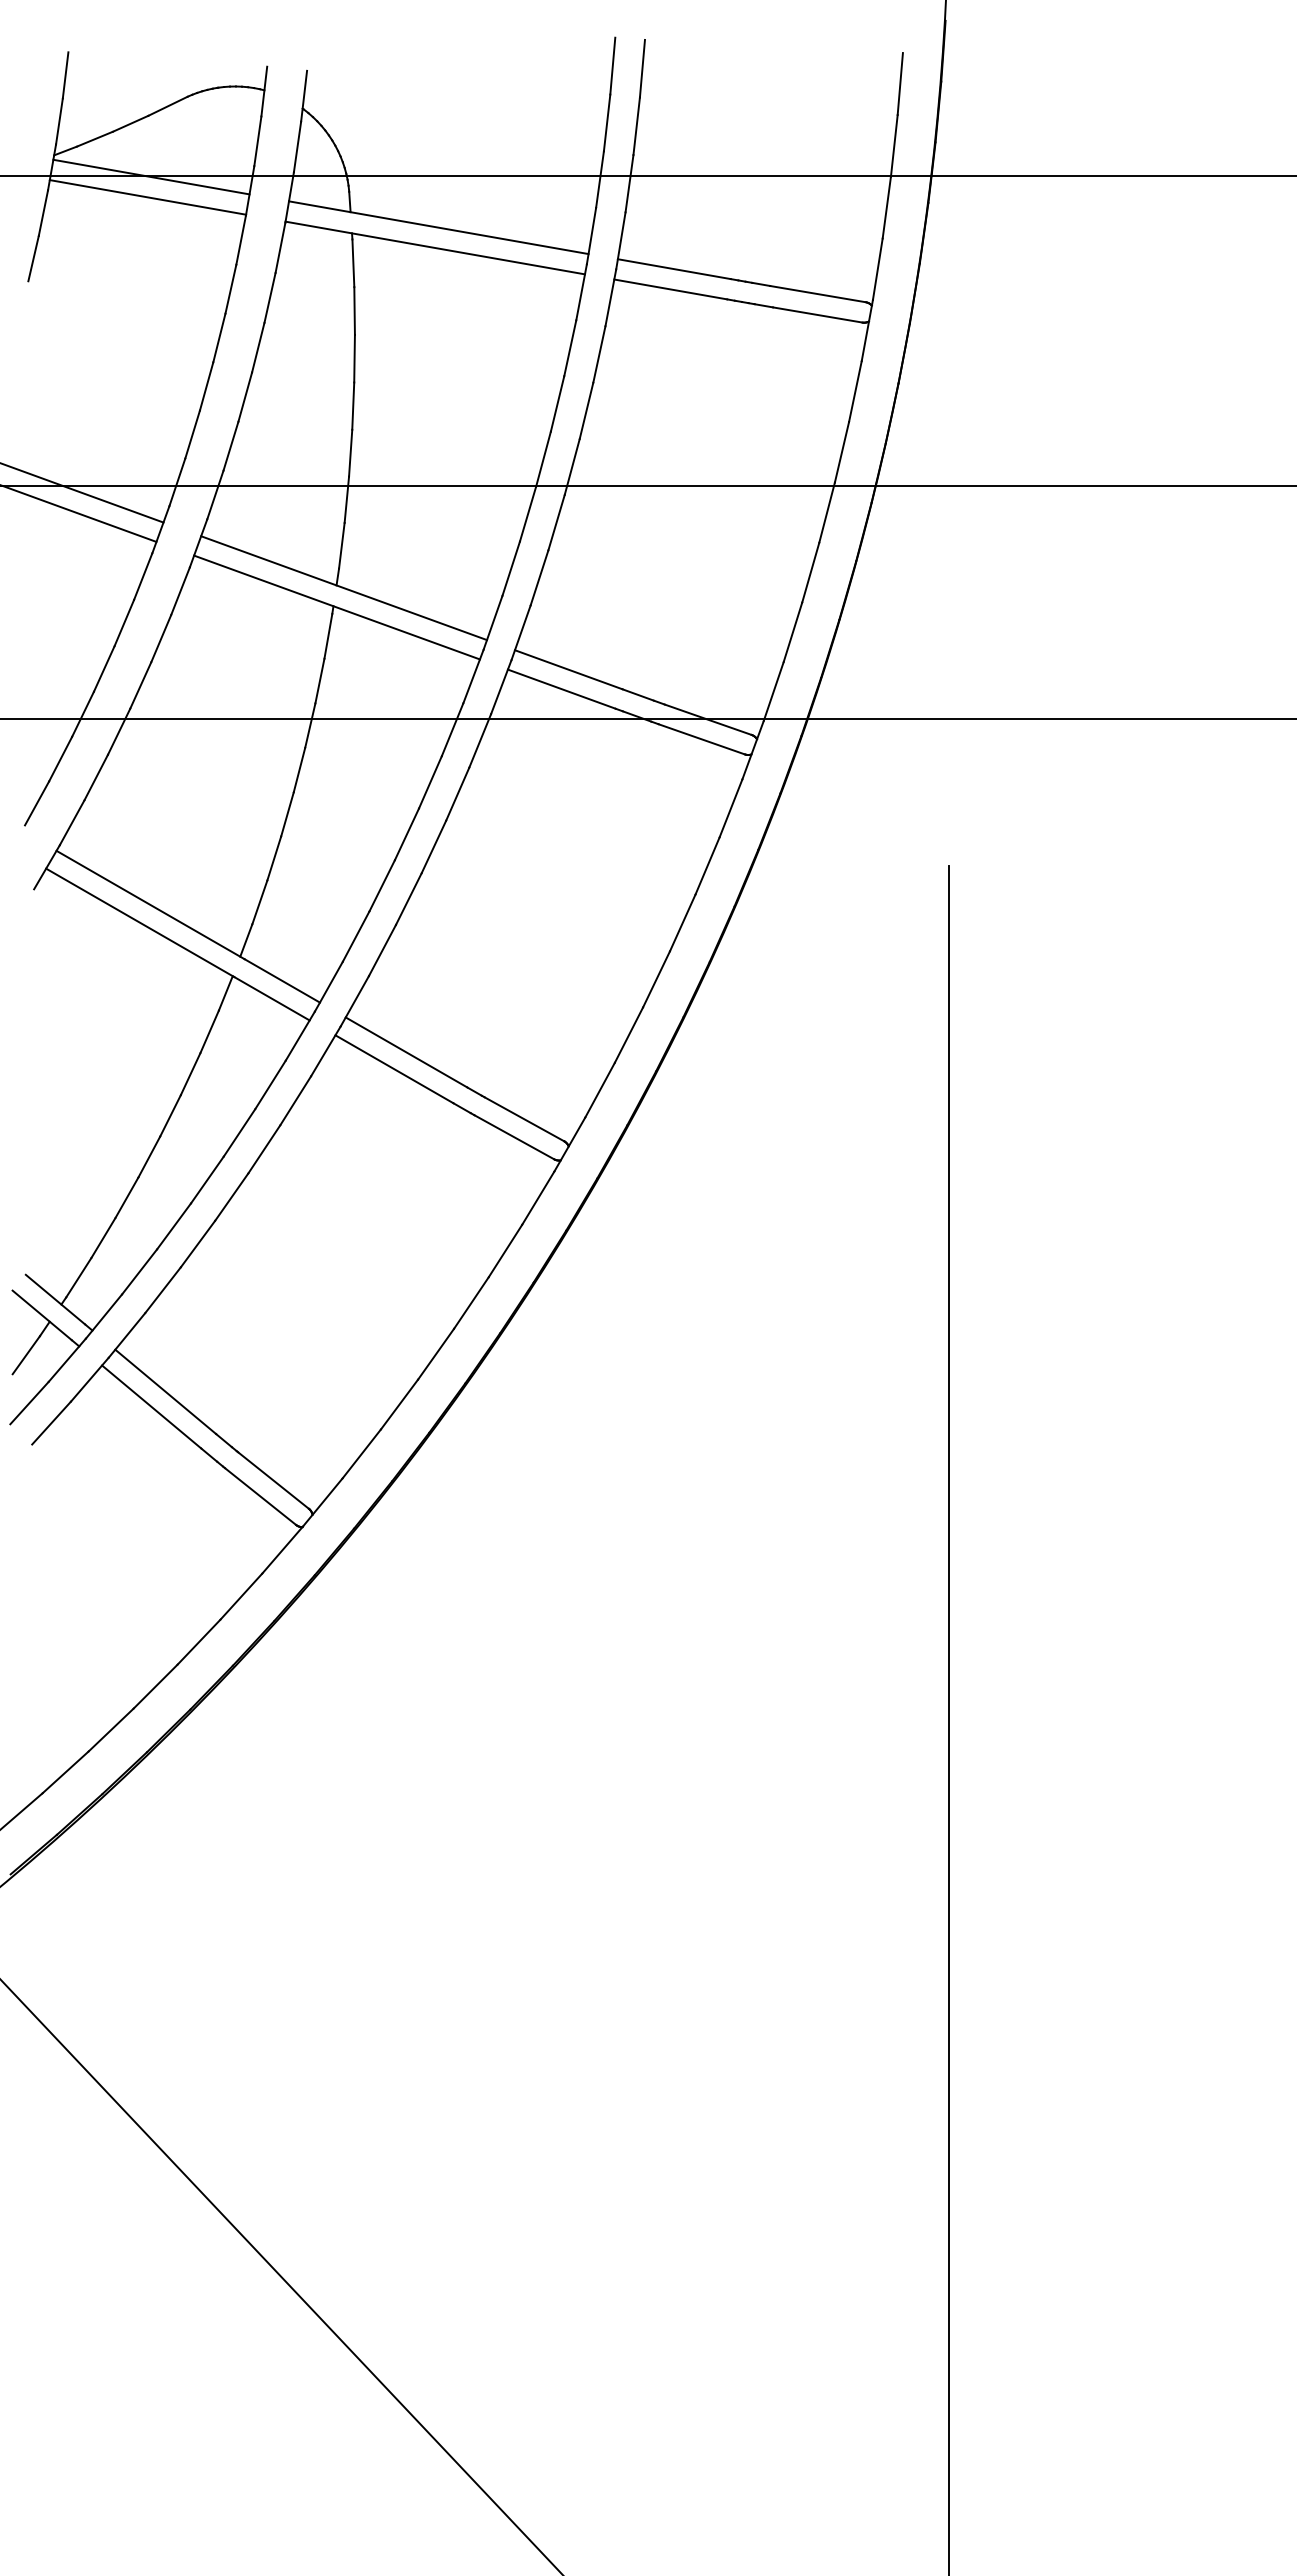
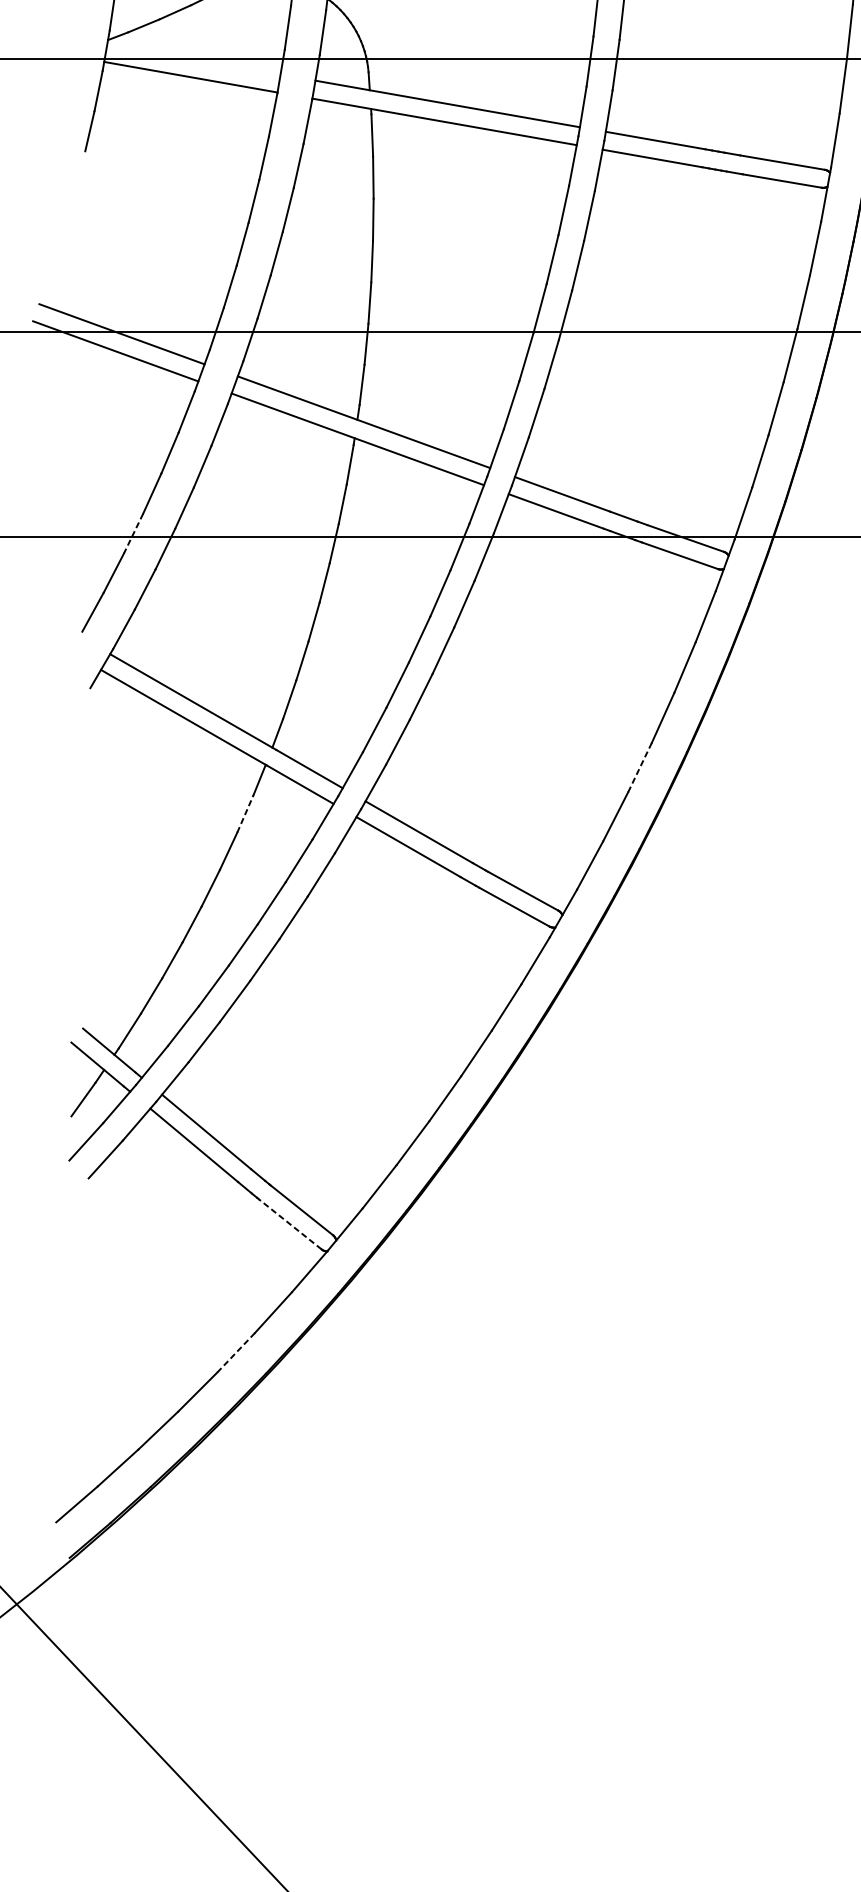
line: (151, 176) -> (194, 58), removed
line: (82, 714) -> (133, 533), solid -> dashed
line: (656, 979) -> (639, 767), solid -> dashed
line: (209, 1031) -> (245, 813), solid -> dashed
line: (260, 1496) -> (290, 1224), solid -> dashed
line: (198, 1642) -> (235, 1353), solid -> dashed

